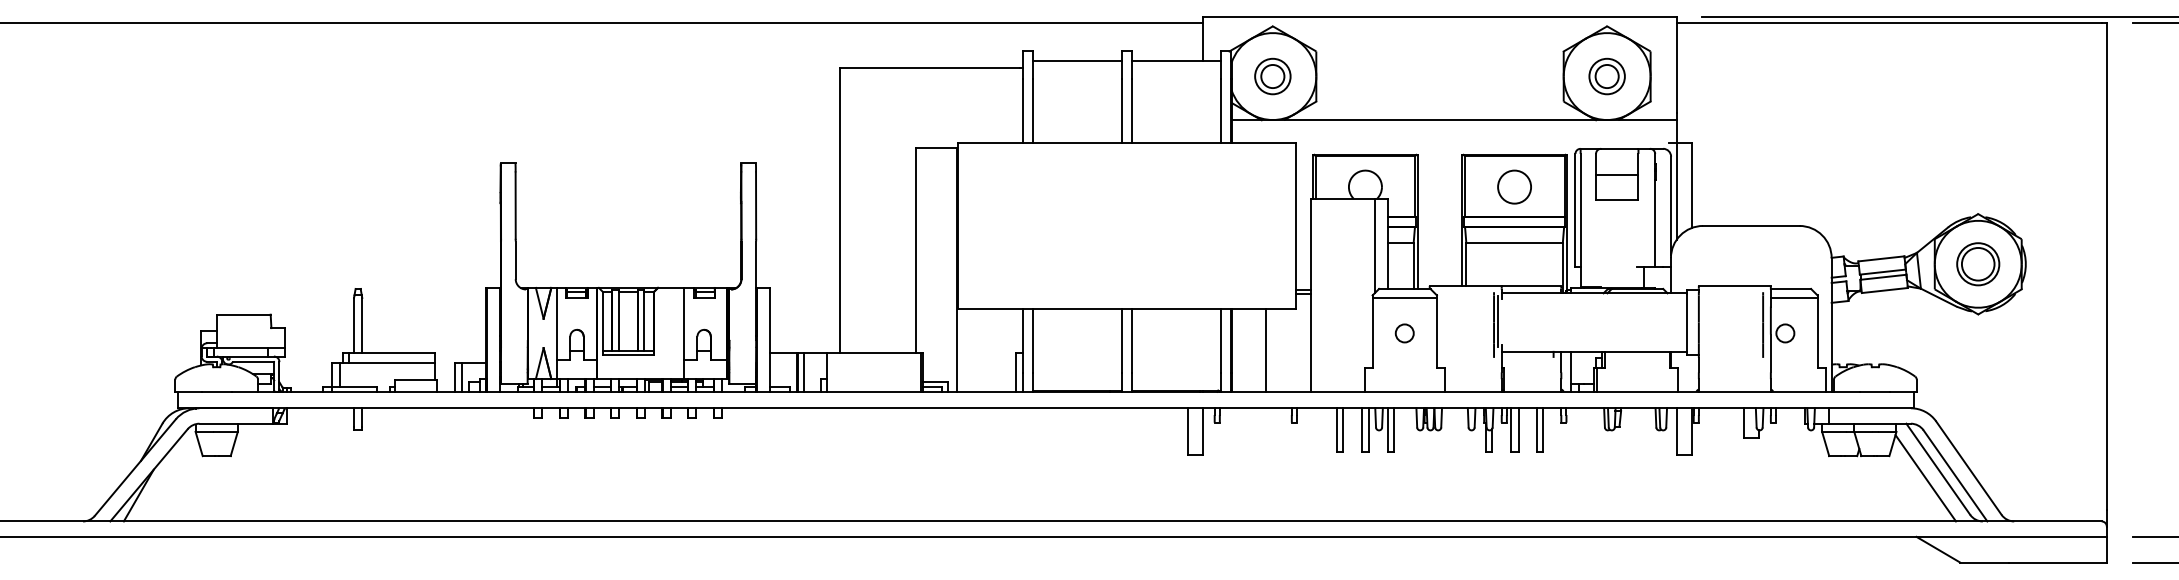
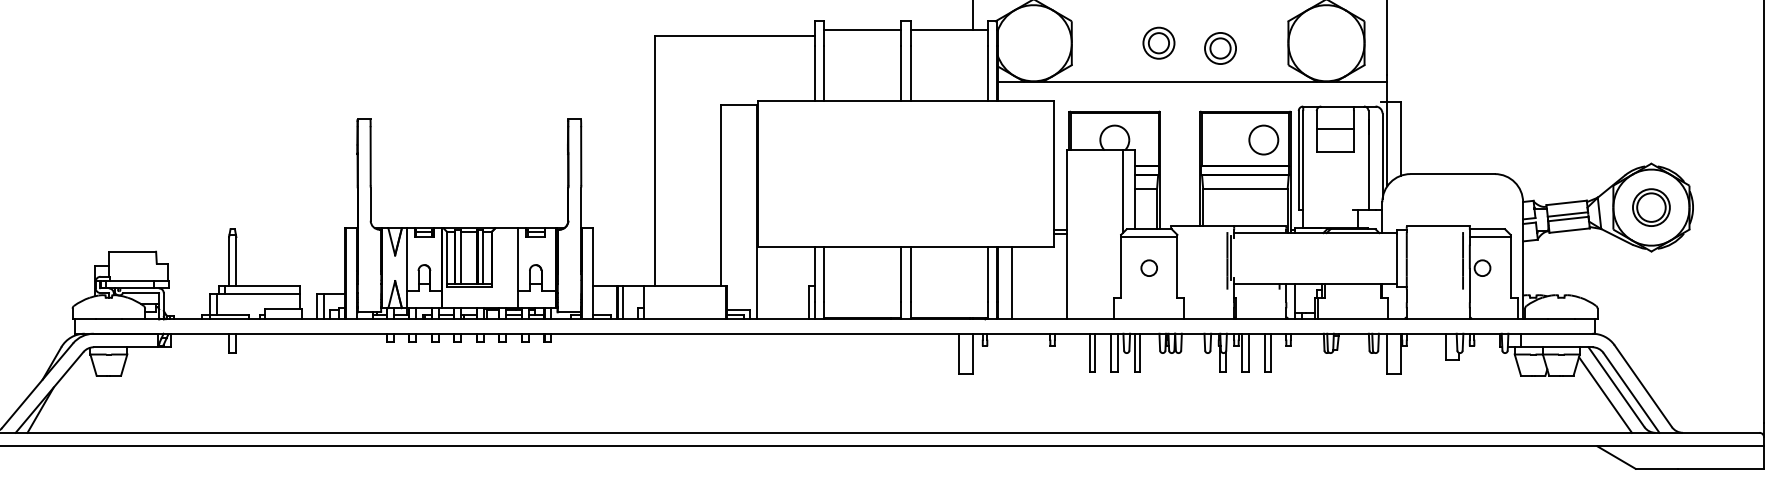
part: (1272, 76) -> (1158, 43), moved
part: (1606, 76) -> (1219, 48), moved
circle: (1514, 186) -> (1263, 139), moved
line: (1265, 350) -> (1011, 283), moved

